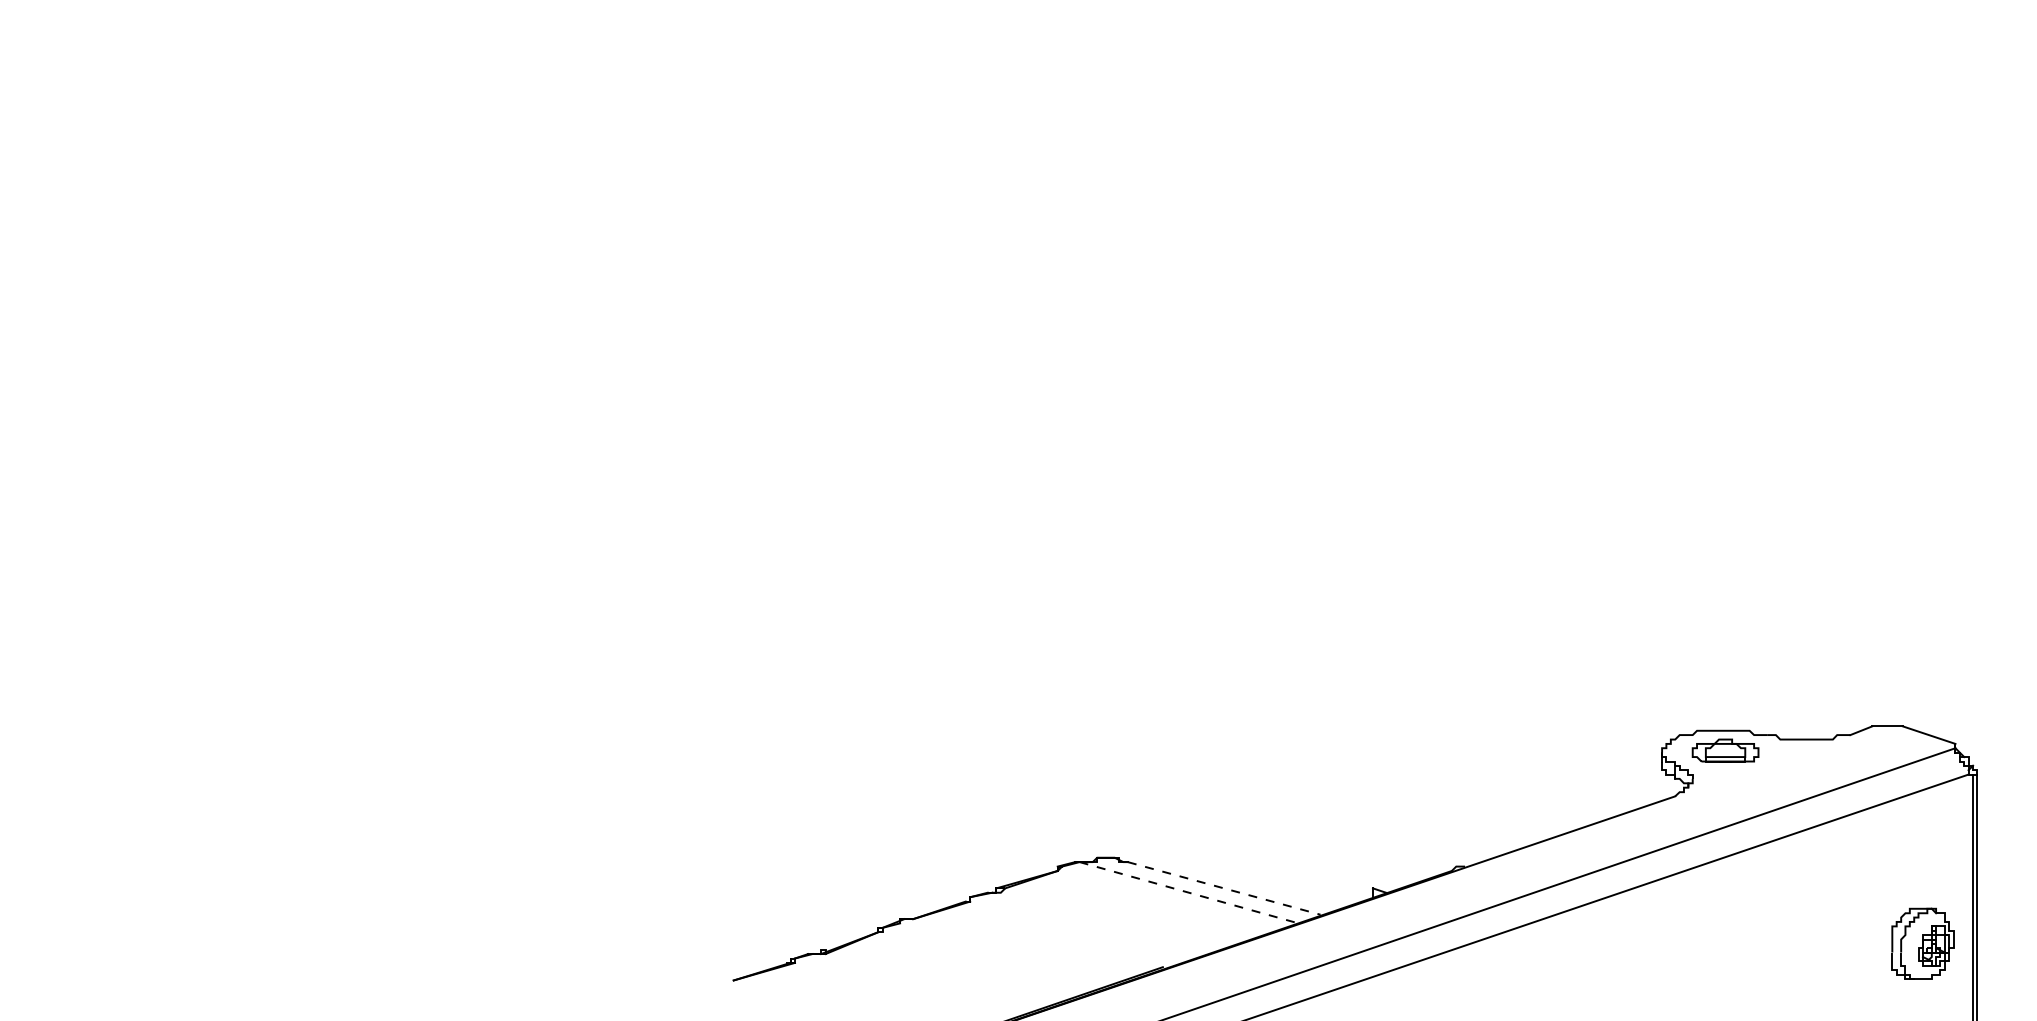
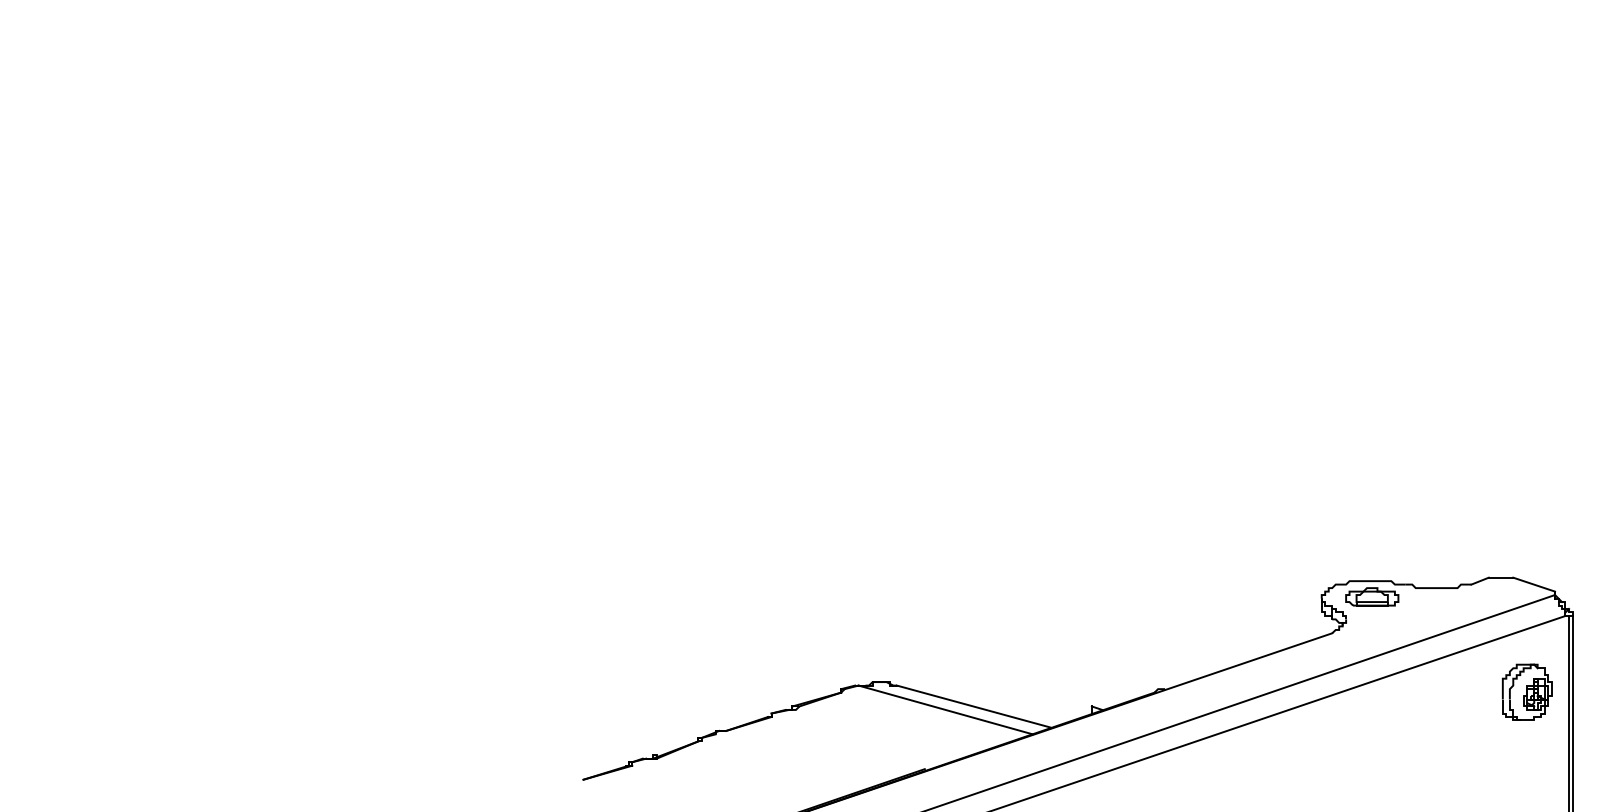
line: (1225, 888) -> (974, 706), dashed -> solid
line: (1190, 893) -> (946, 710), dashed -> solid
part: (1923, 942) -> (1527, 691), moved

